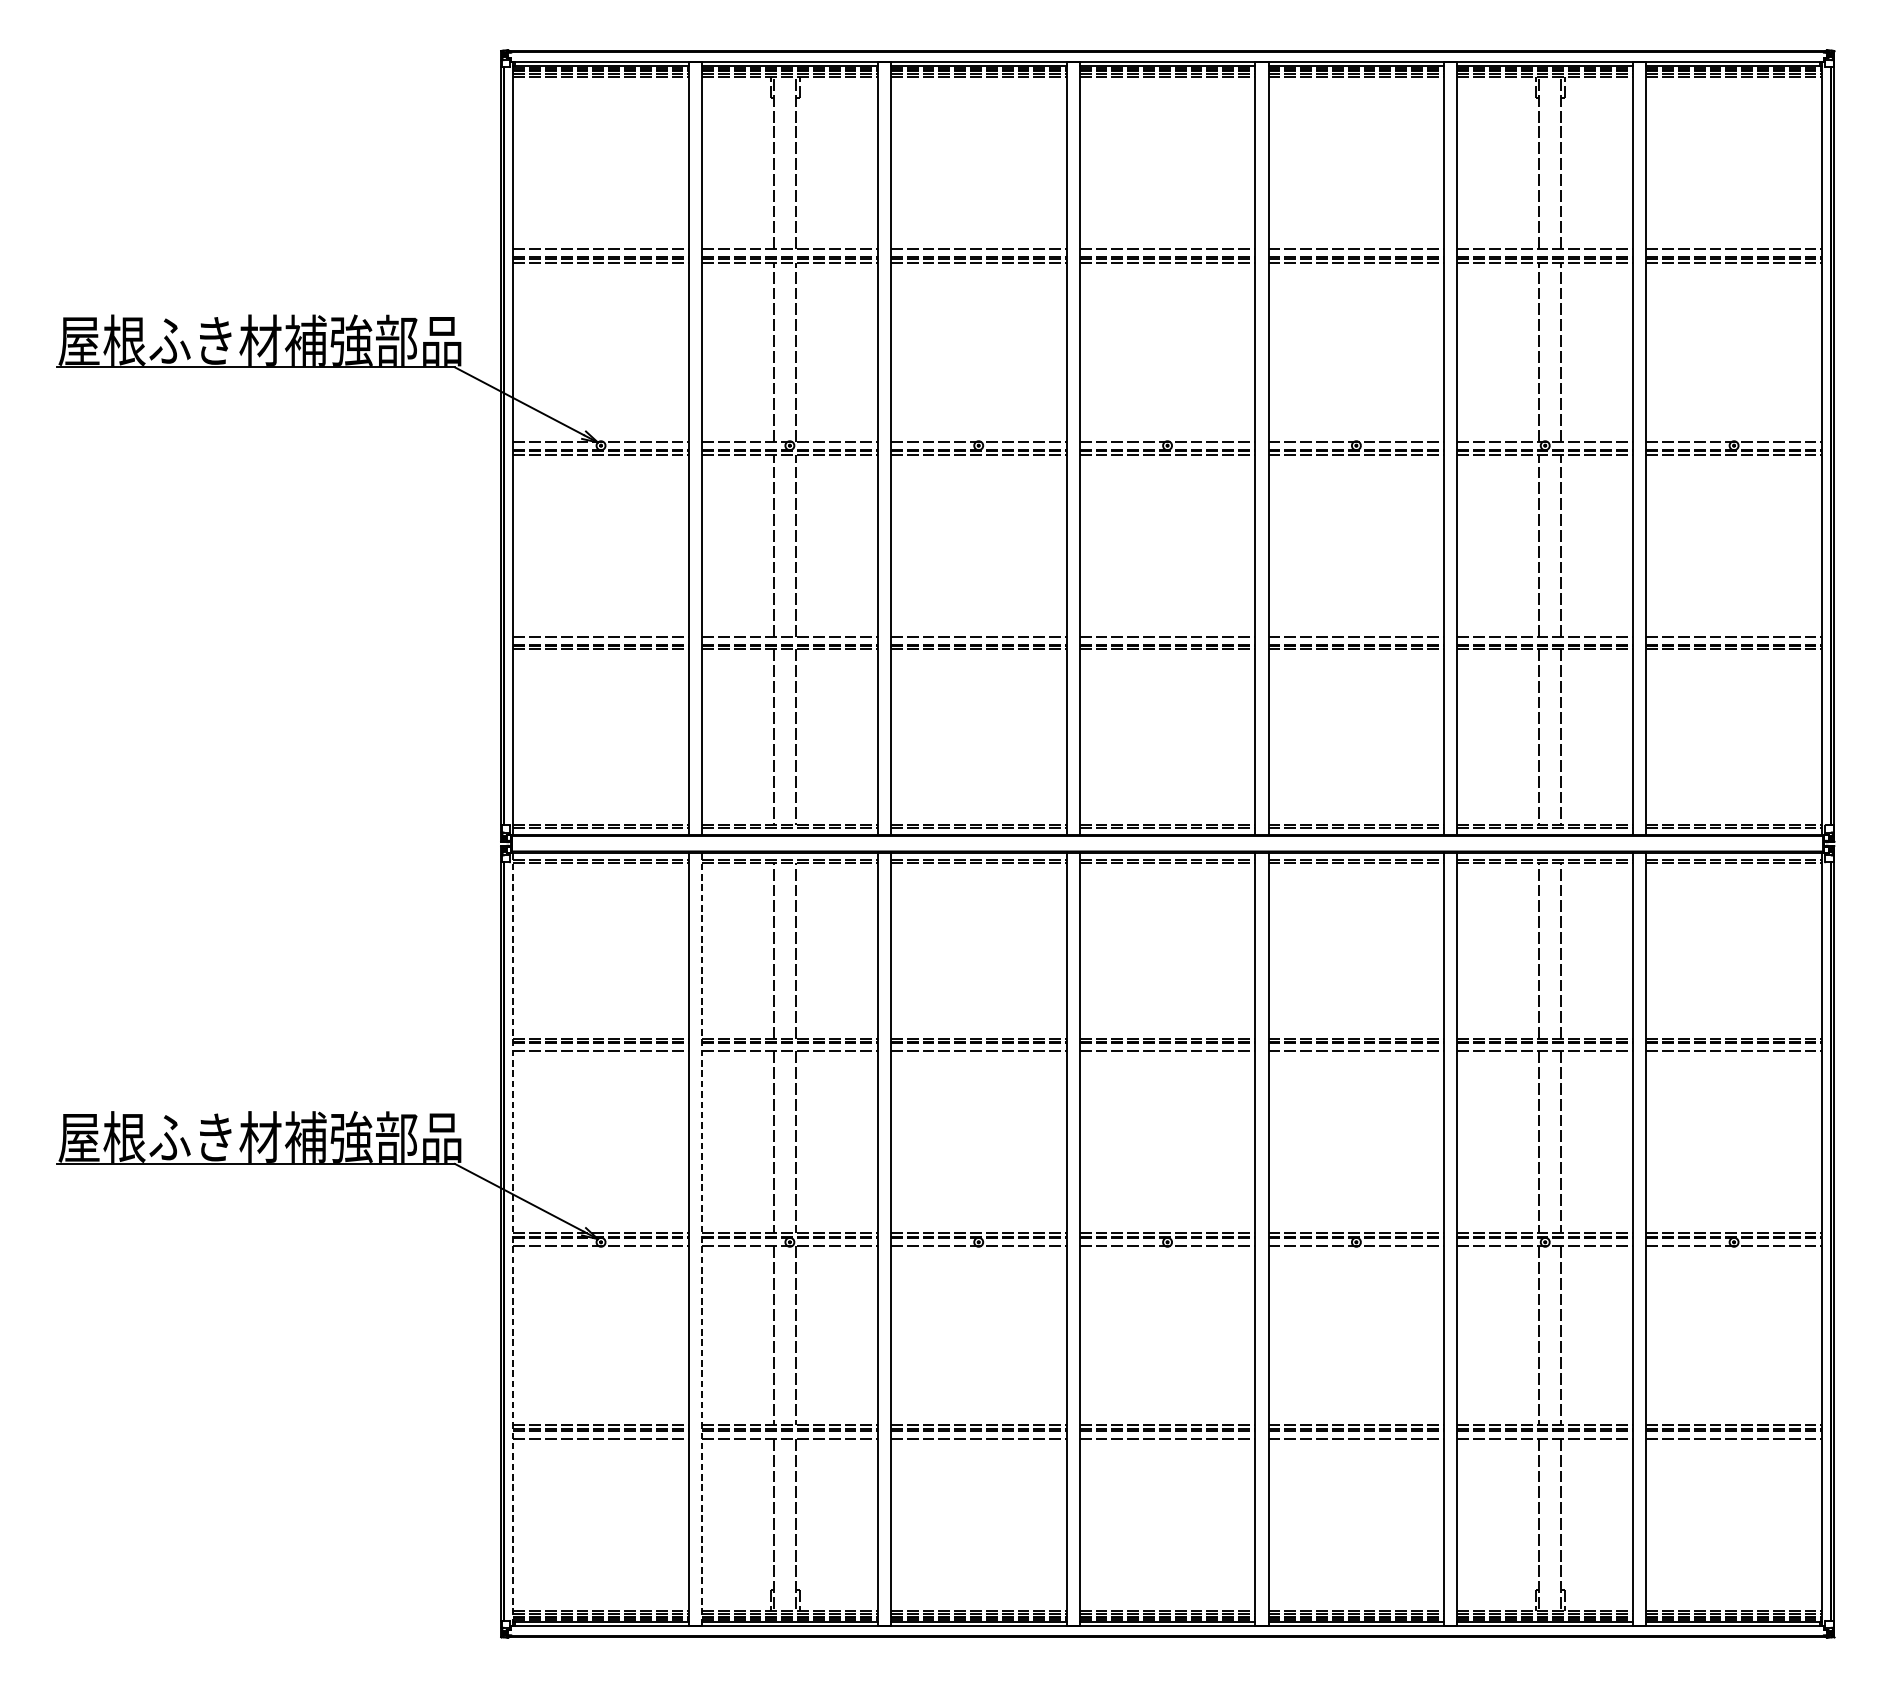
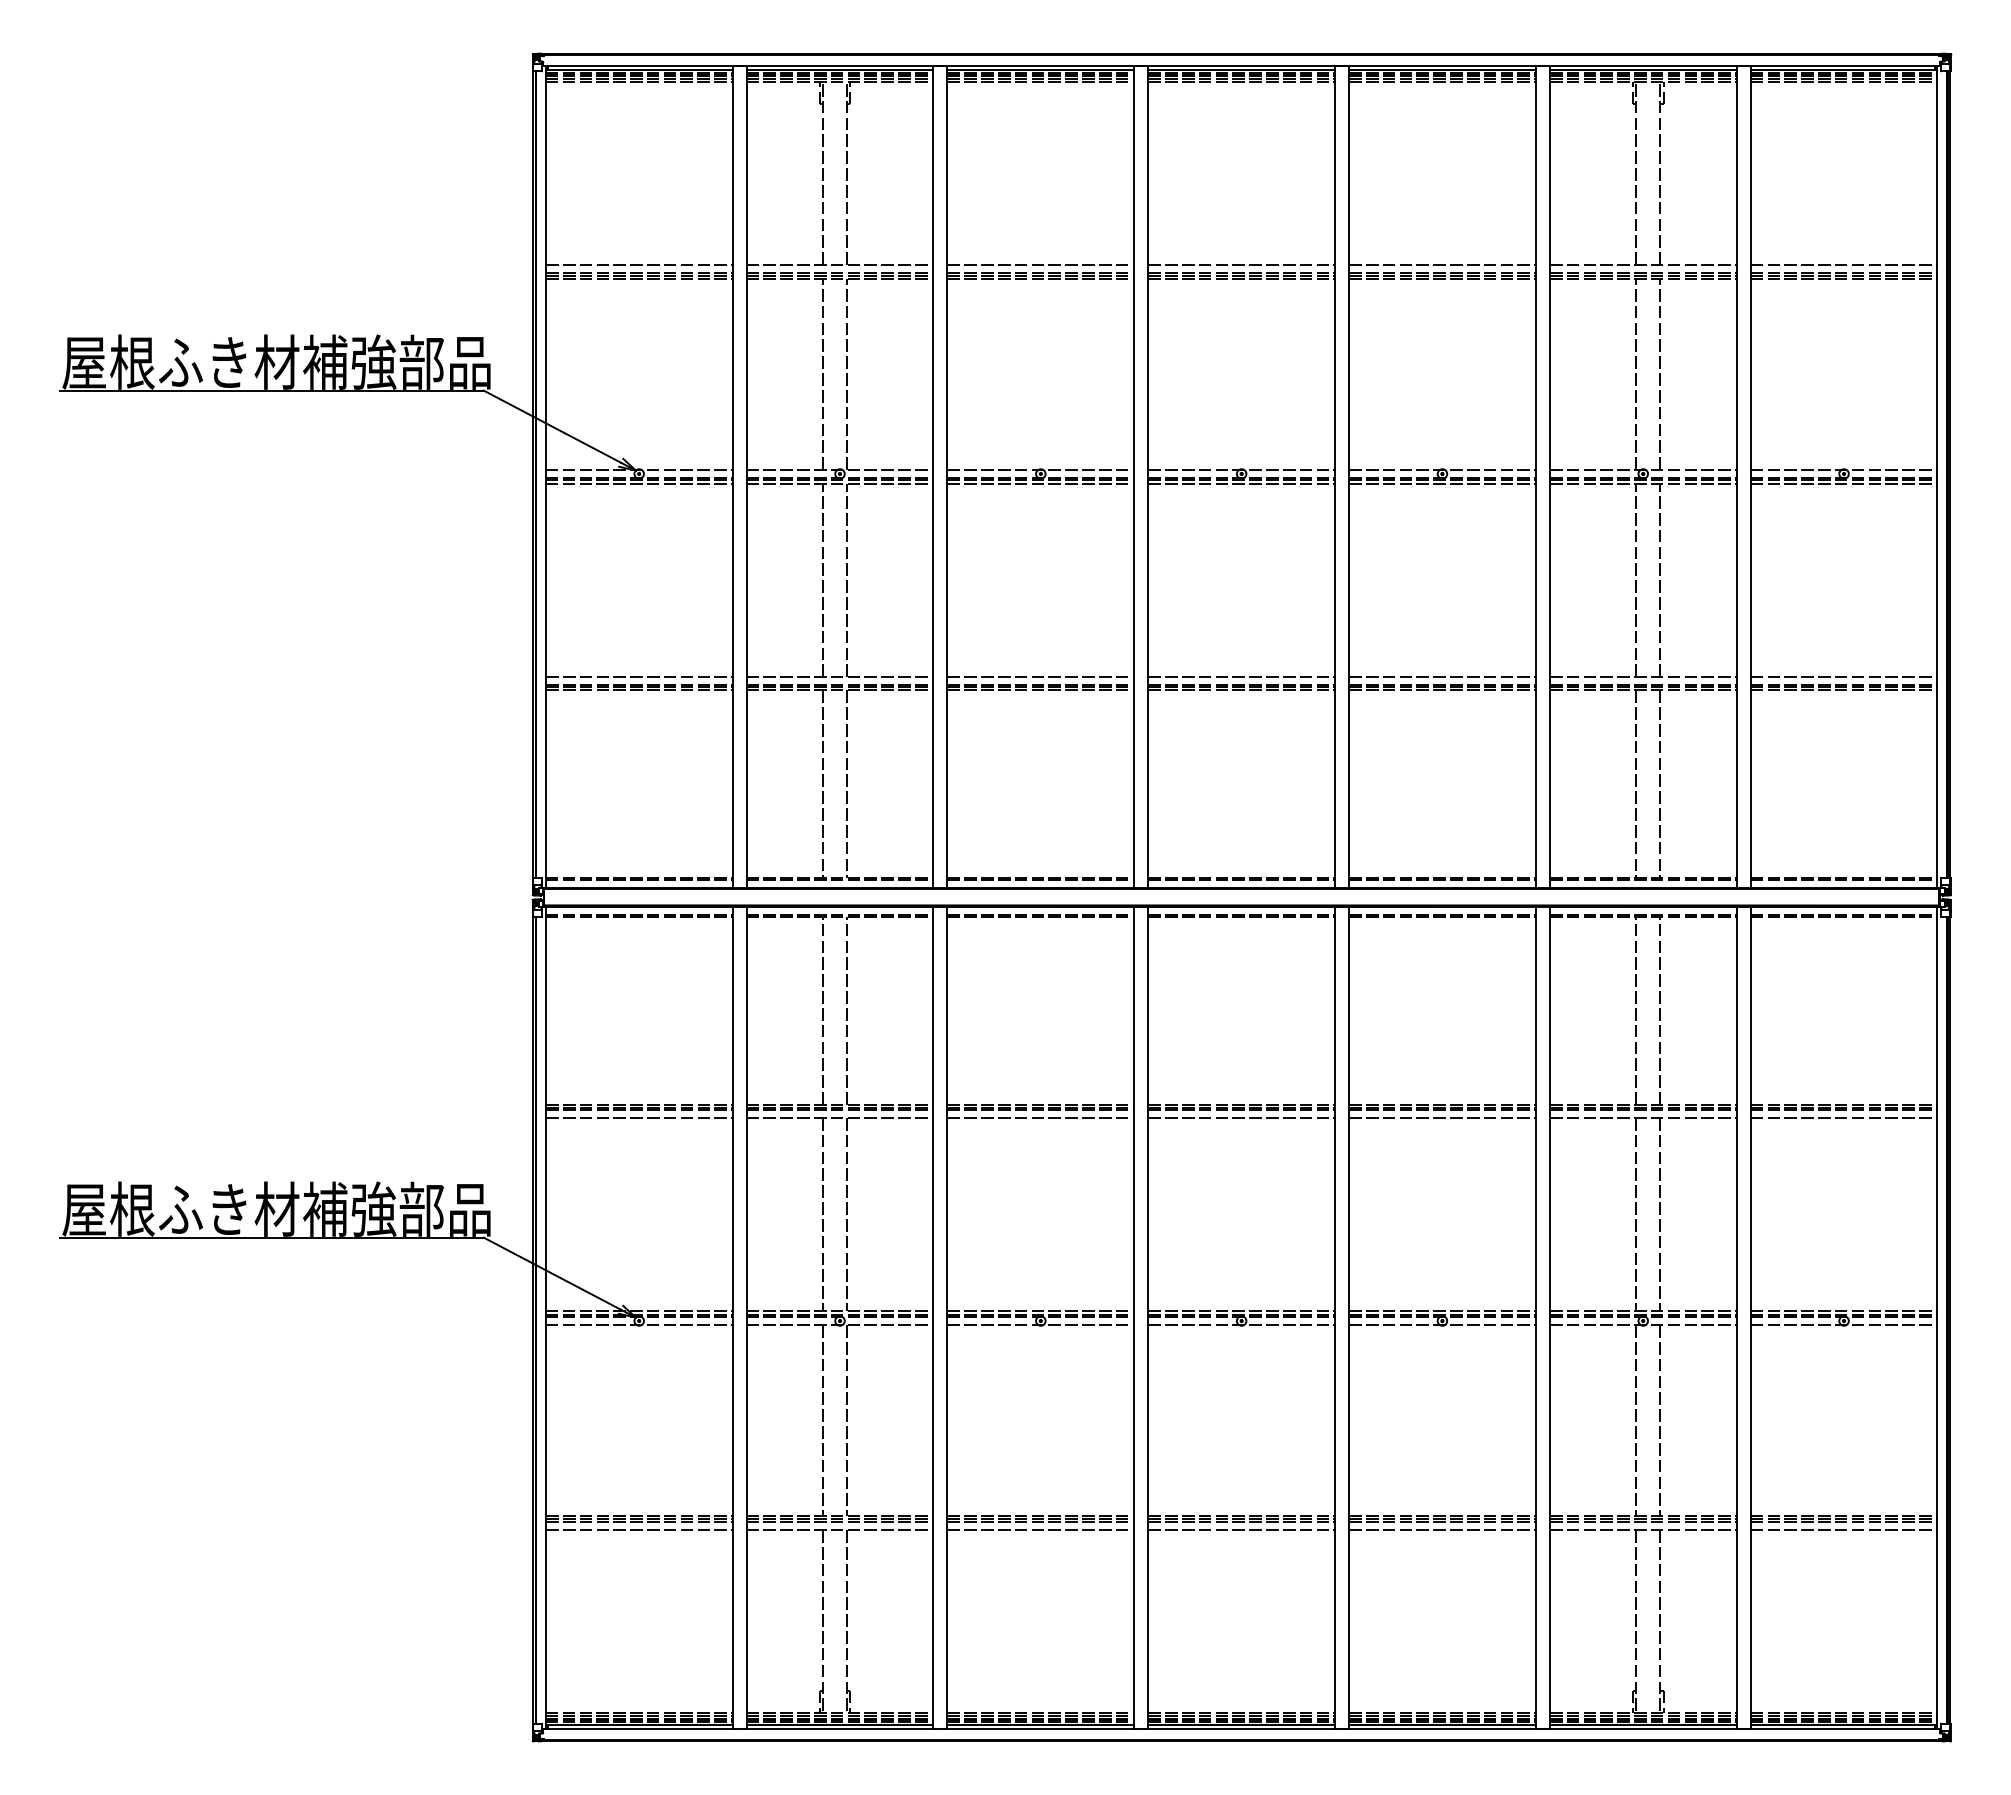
line: (512, 1239) -> (545, 1318), dashed -> solid
line: (701, 1239) -> (746, 1318), dashed -> solid

